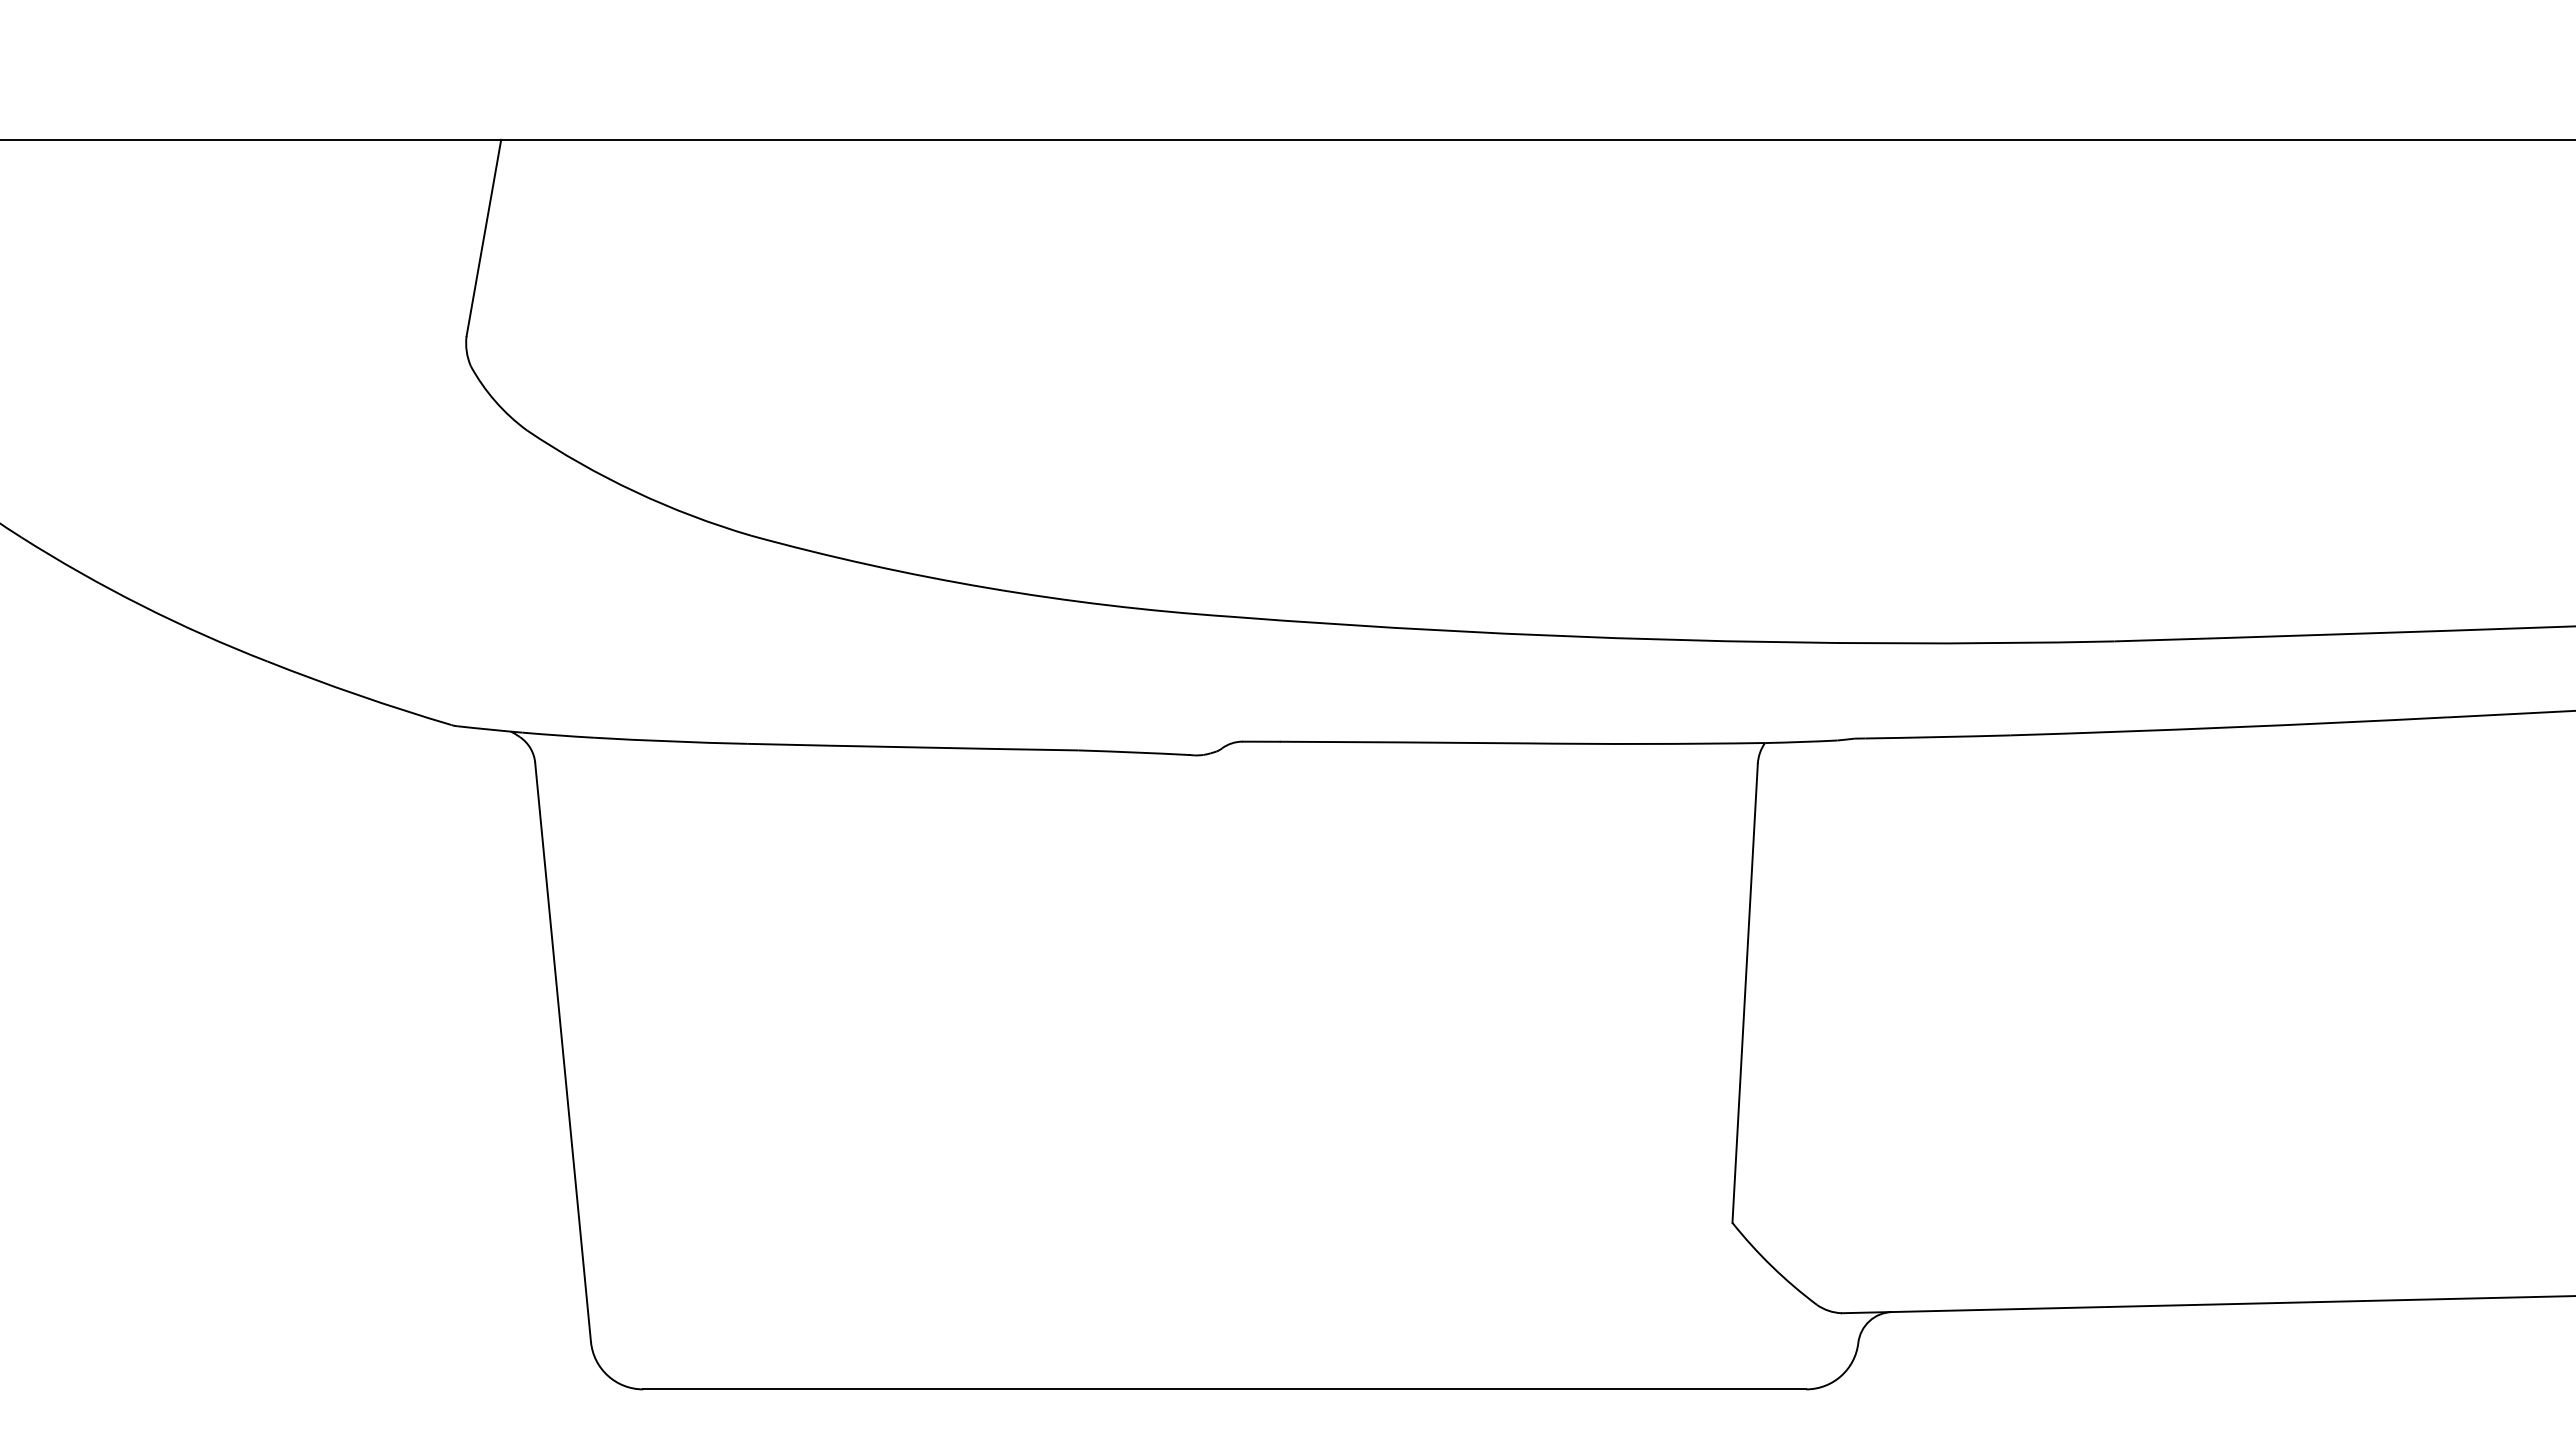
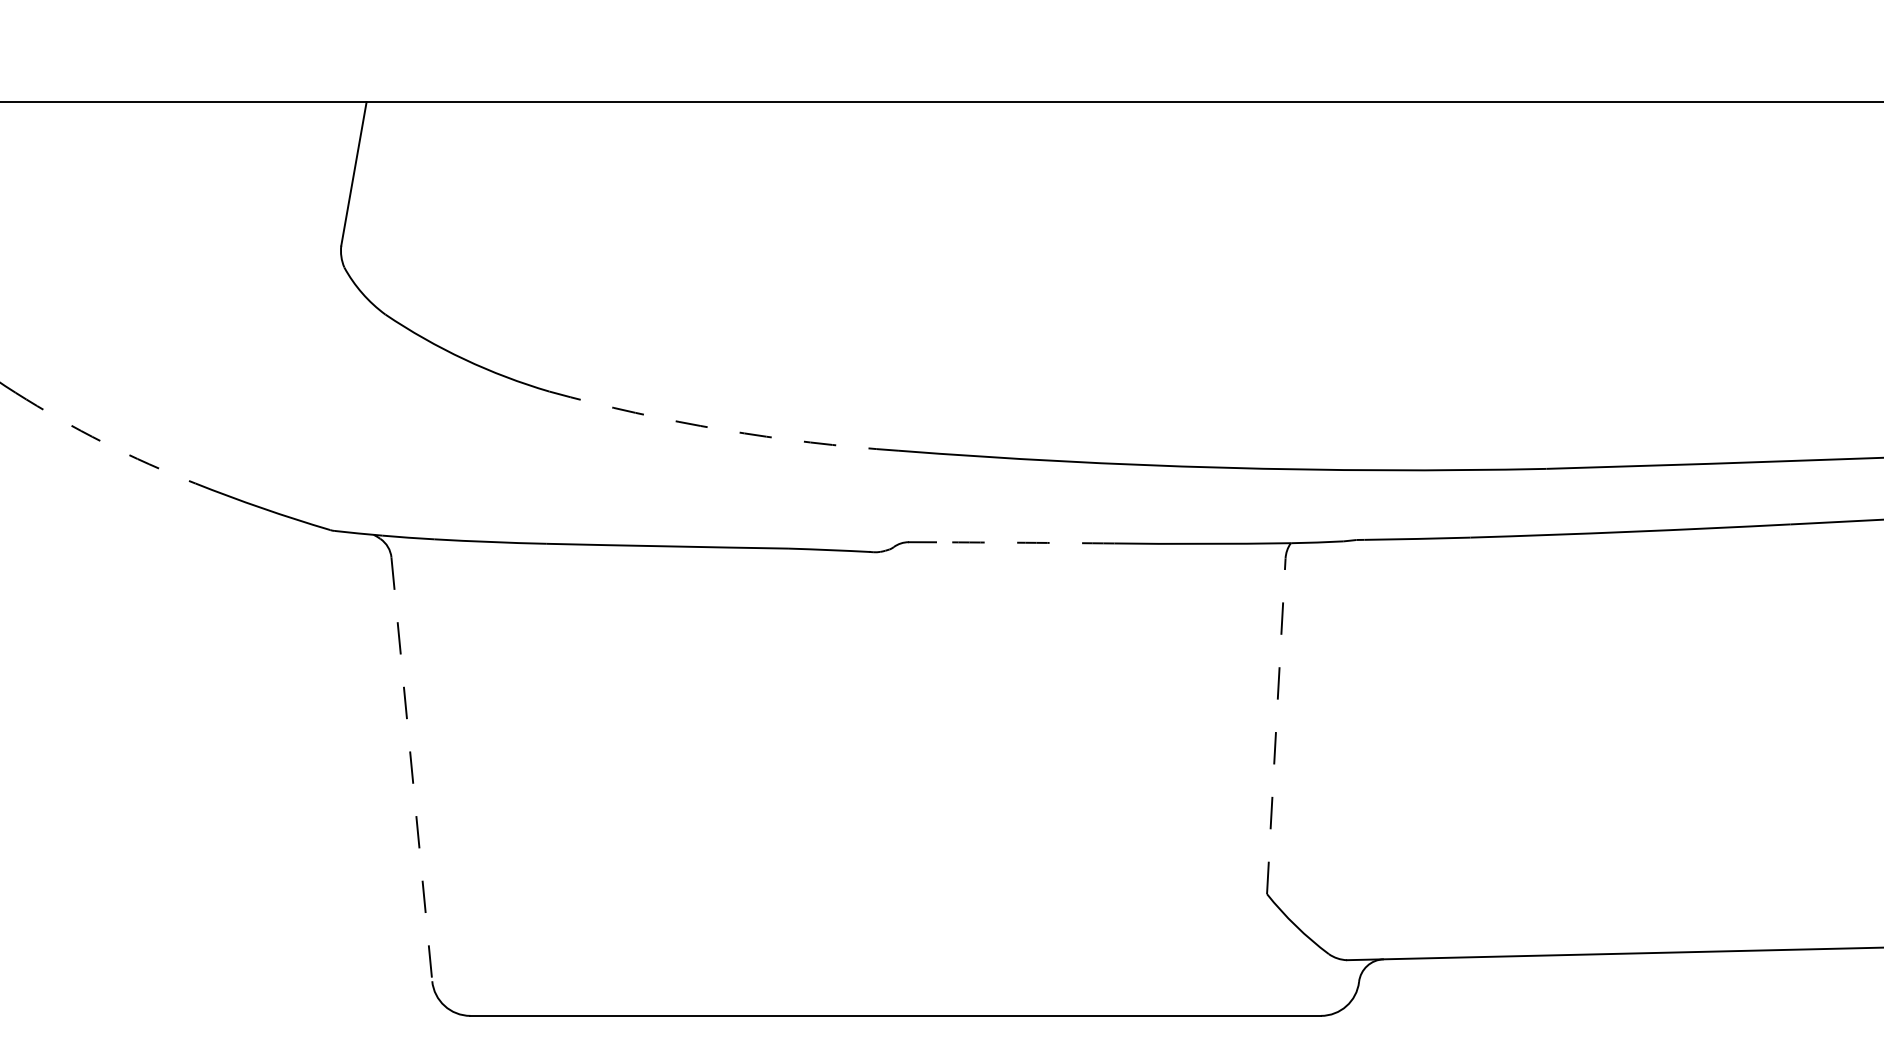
arc: (988, 588) -> (722, 430), solid -> dashed
arc: (141, 605) -> (103, 442), solid -> dashed
arc: (1401, 742) -> (1025, 542), solid -> dashed
line: (1745, 993) -> (1276, 726), solid -> dashed
line: (563, 1052) -> (412, 769), solid -> dashed

